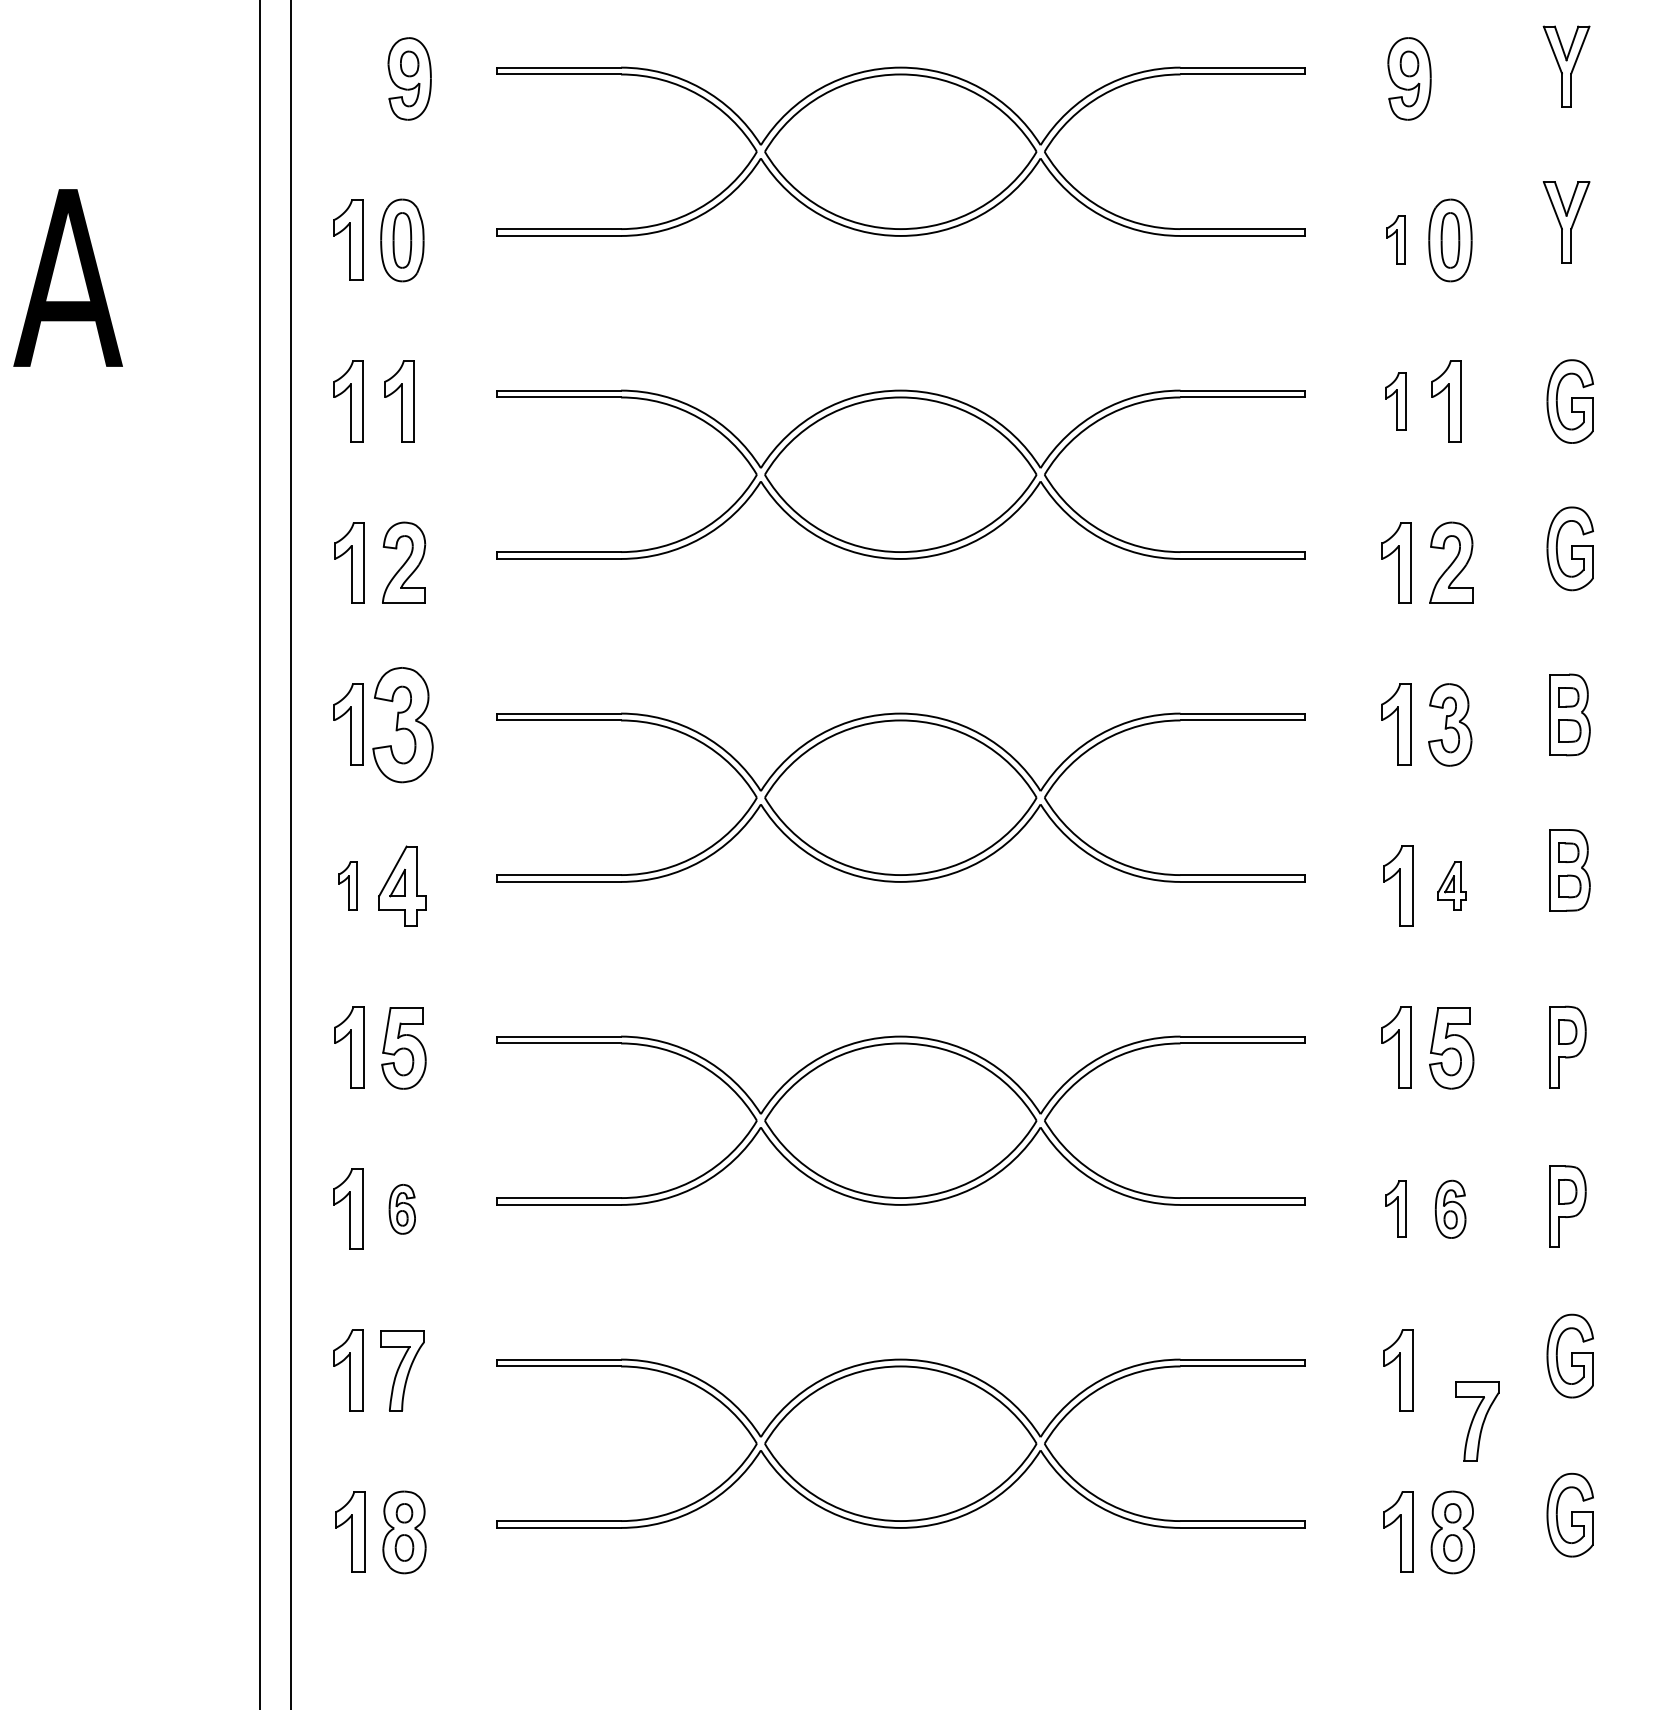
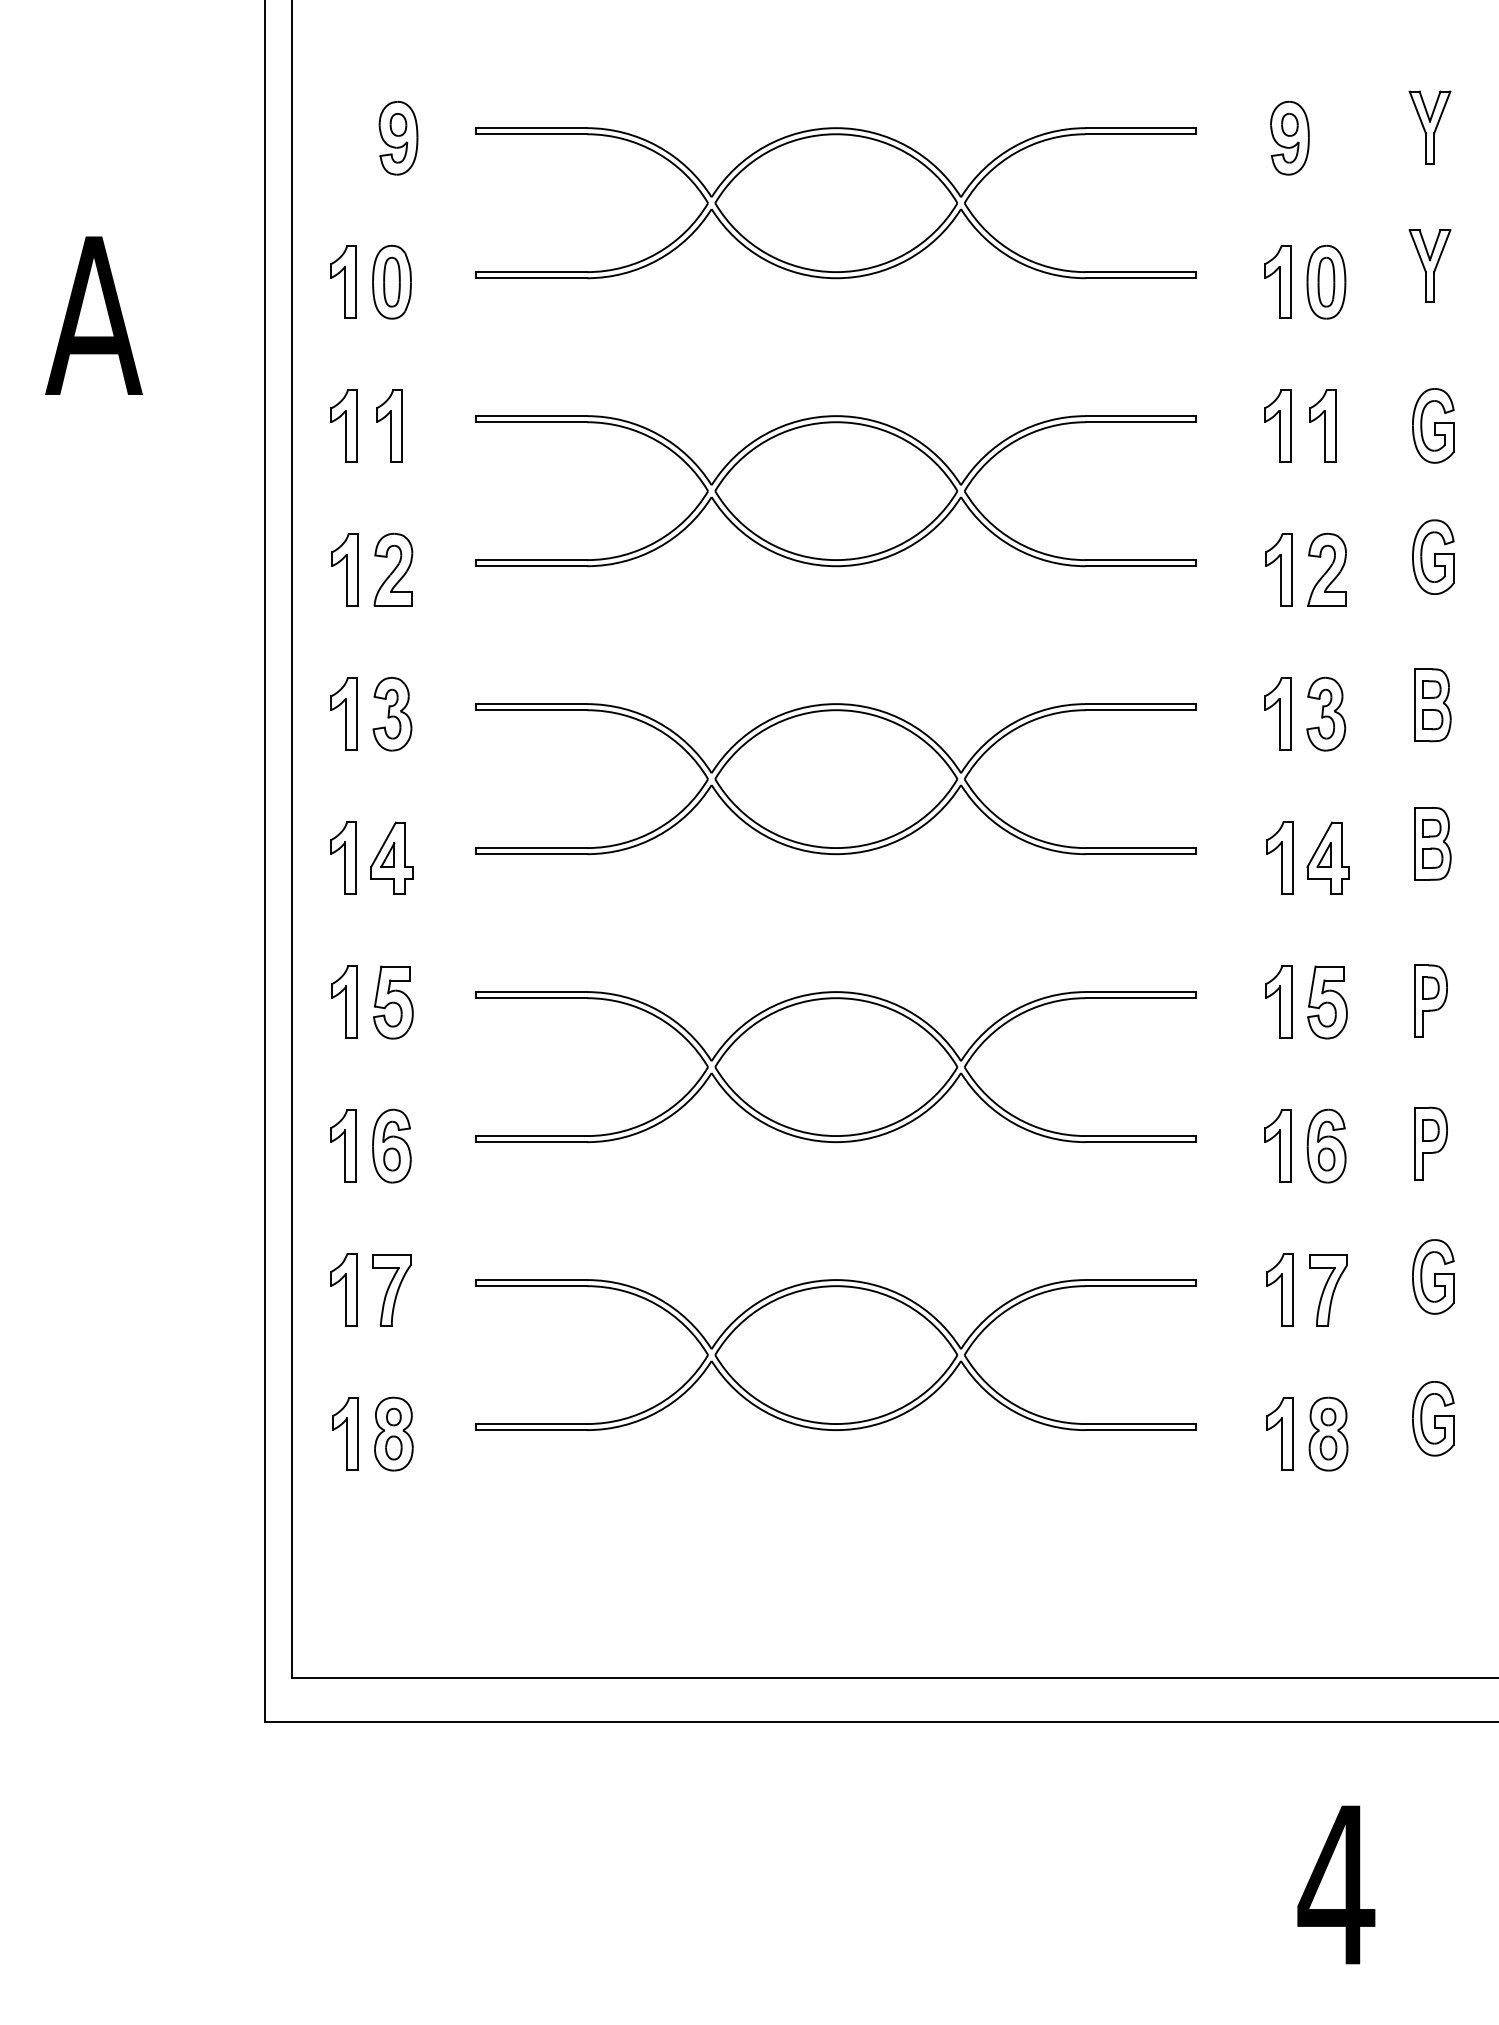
part: (1395, 239) -> (1277, 281), size x1.67
part: (1395, 401) -> (1277, 425), size x1.43
part: (402, 724) -> (392, 713), size x0.71
part: (347, 885) -> (343, 857), size x1.67
part: (1451, 885) -> (1327, 857), size x1.67
part: (401, 1208) -> (391, 1145), size x1.67
part: (1395, 1208) -> (1277, 1145), size x1.43
part: (1450, 1208) -> (1326, 1145), size x1.43
part: (1477, 1421) -> (1328, 1290), moved

